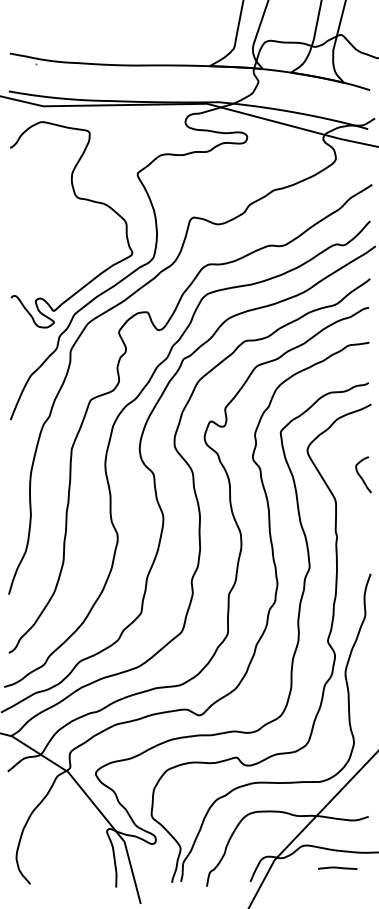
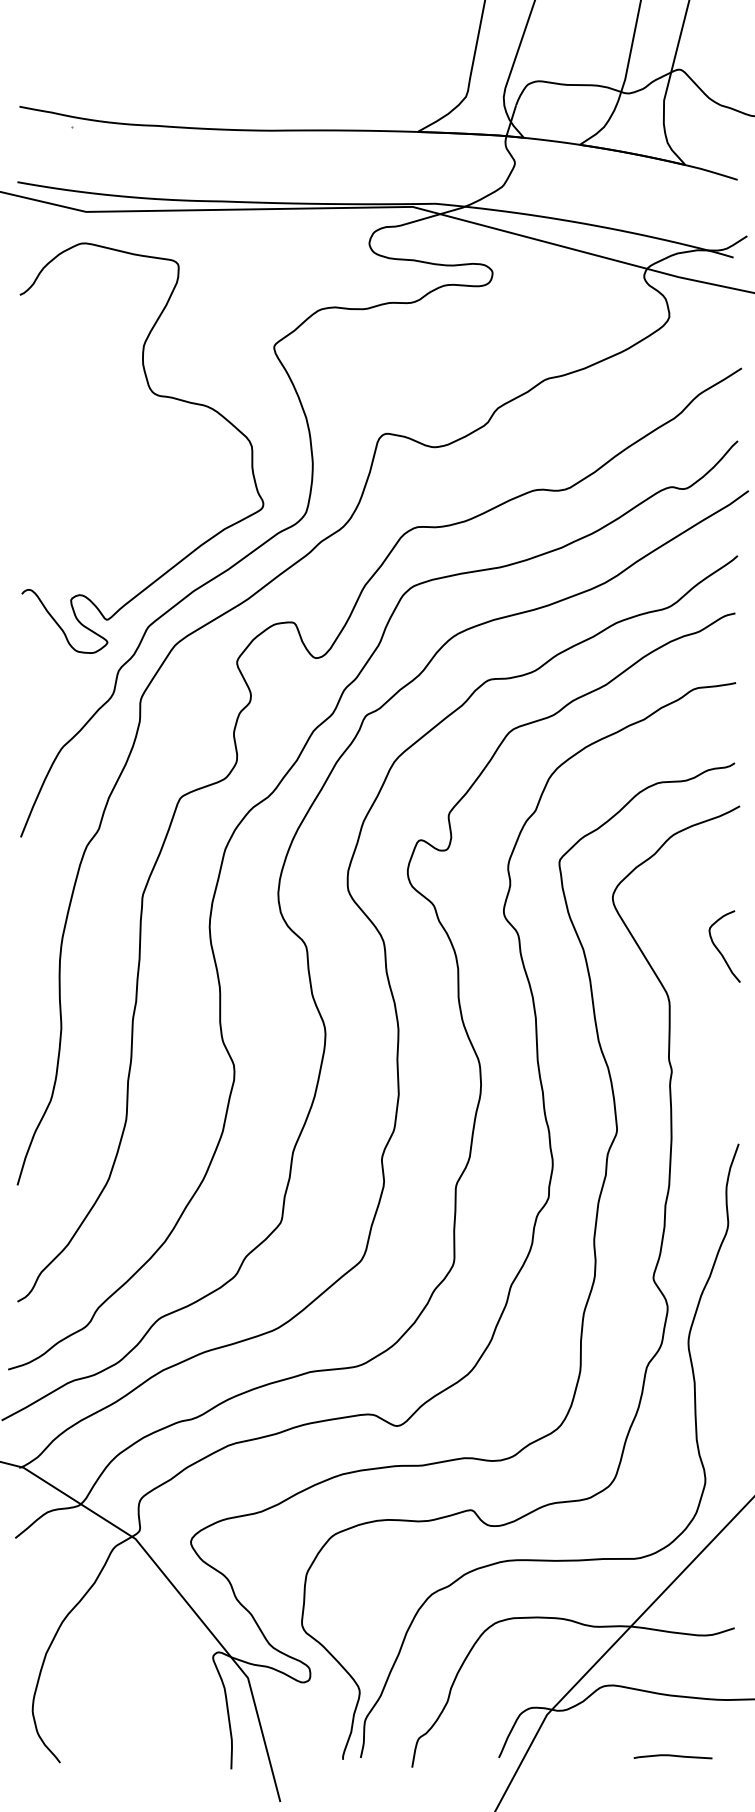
line: (337, 867) -> (672, 1755), moved

